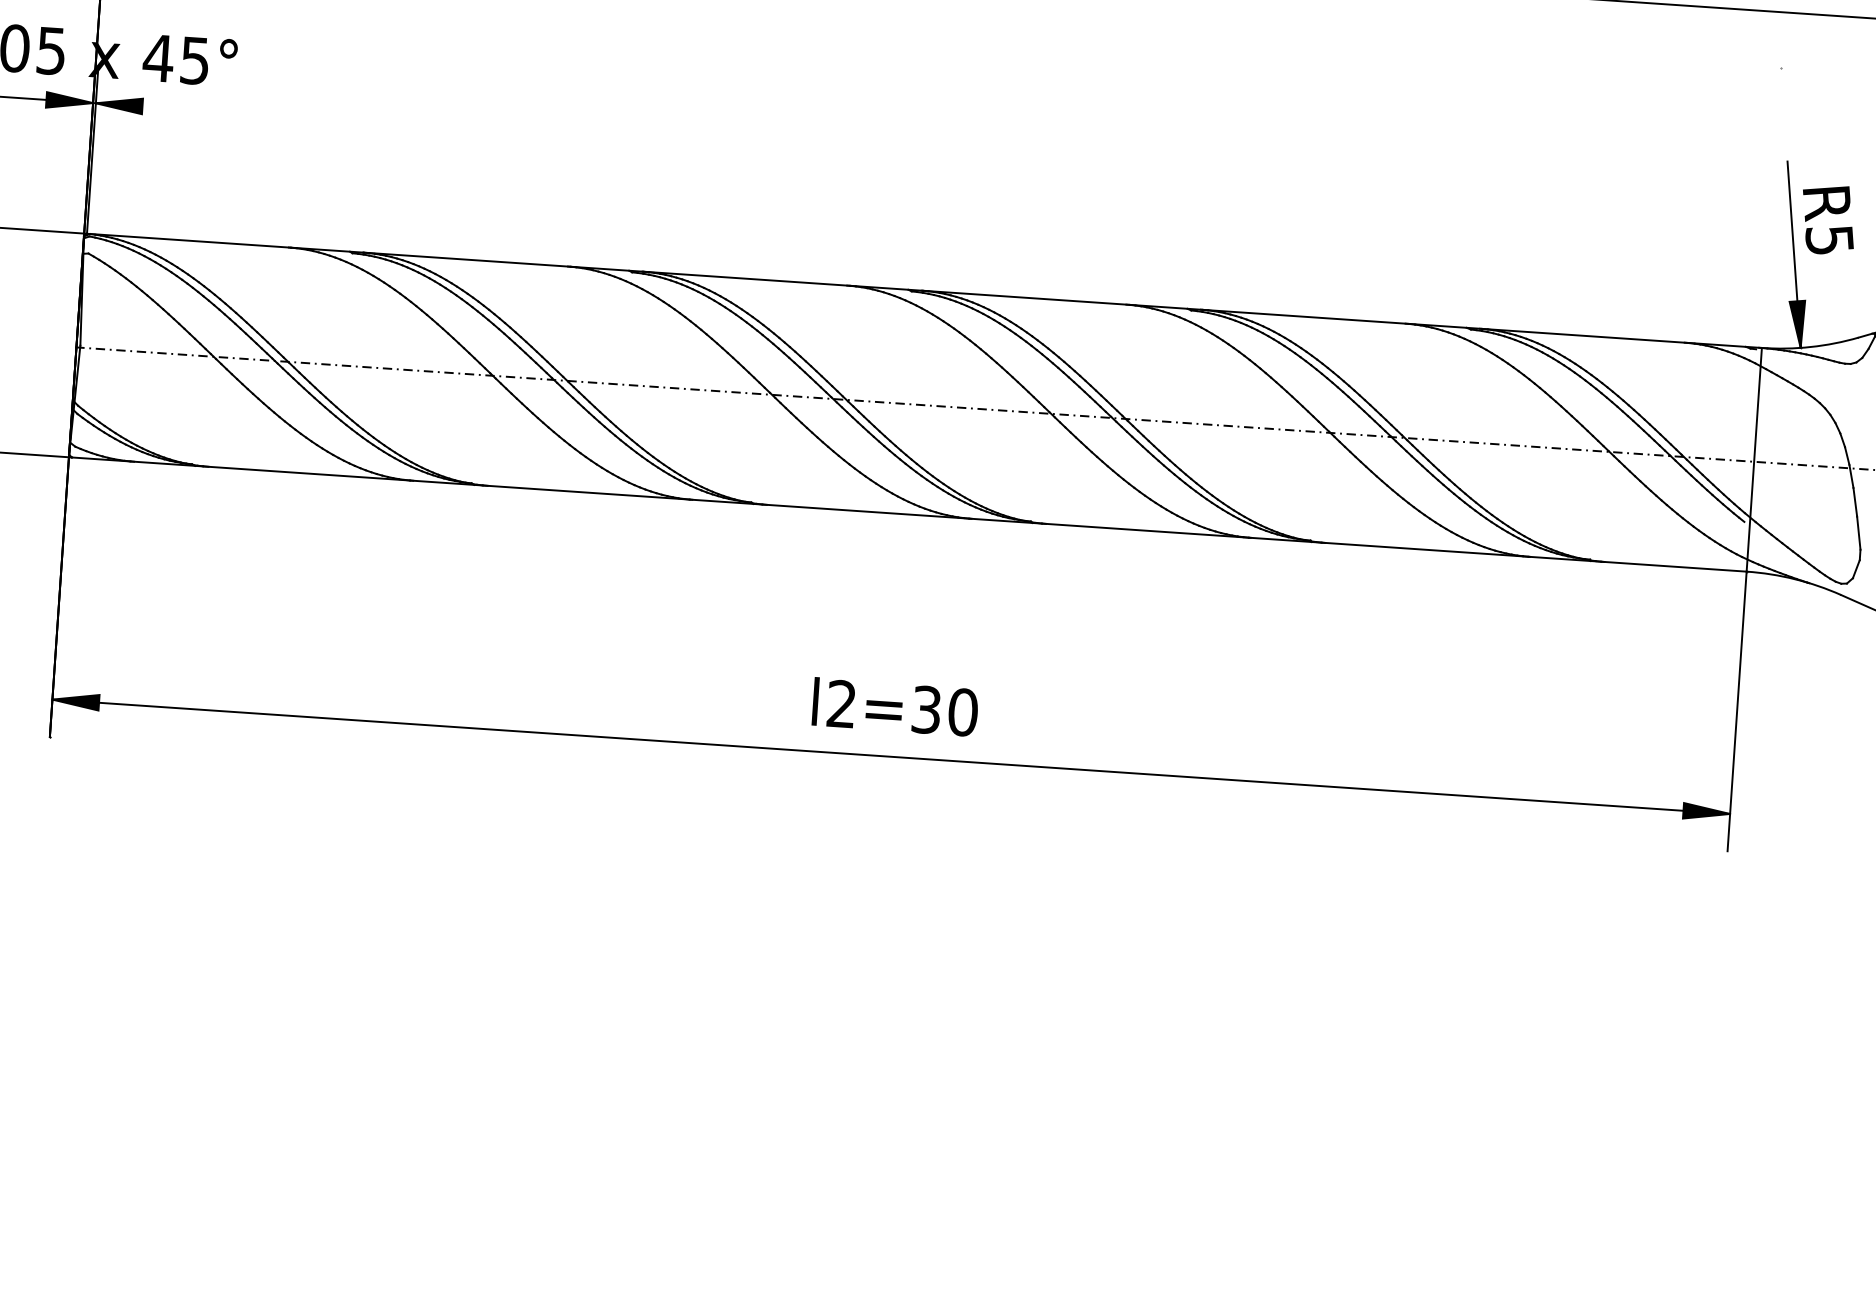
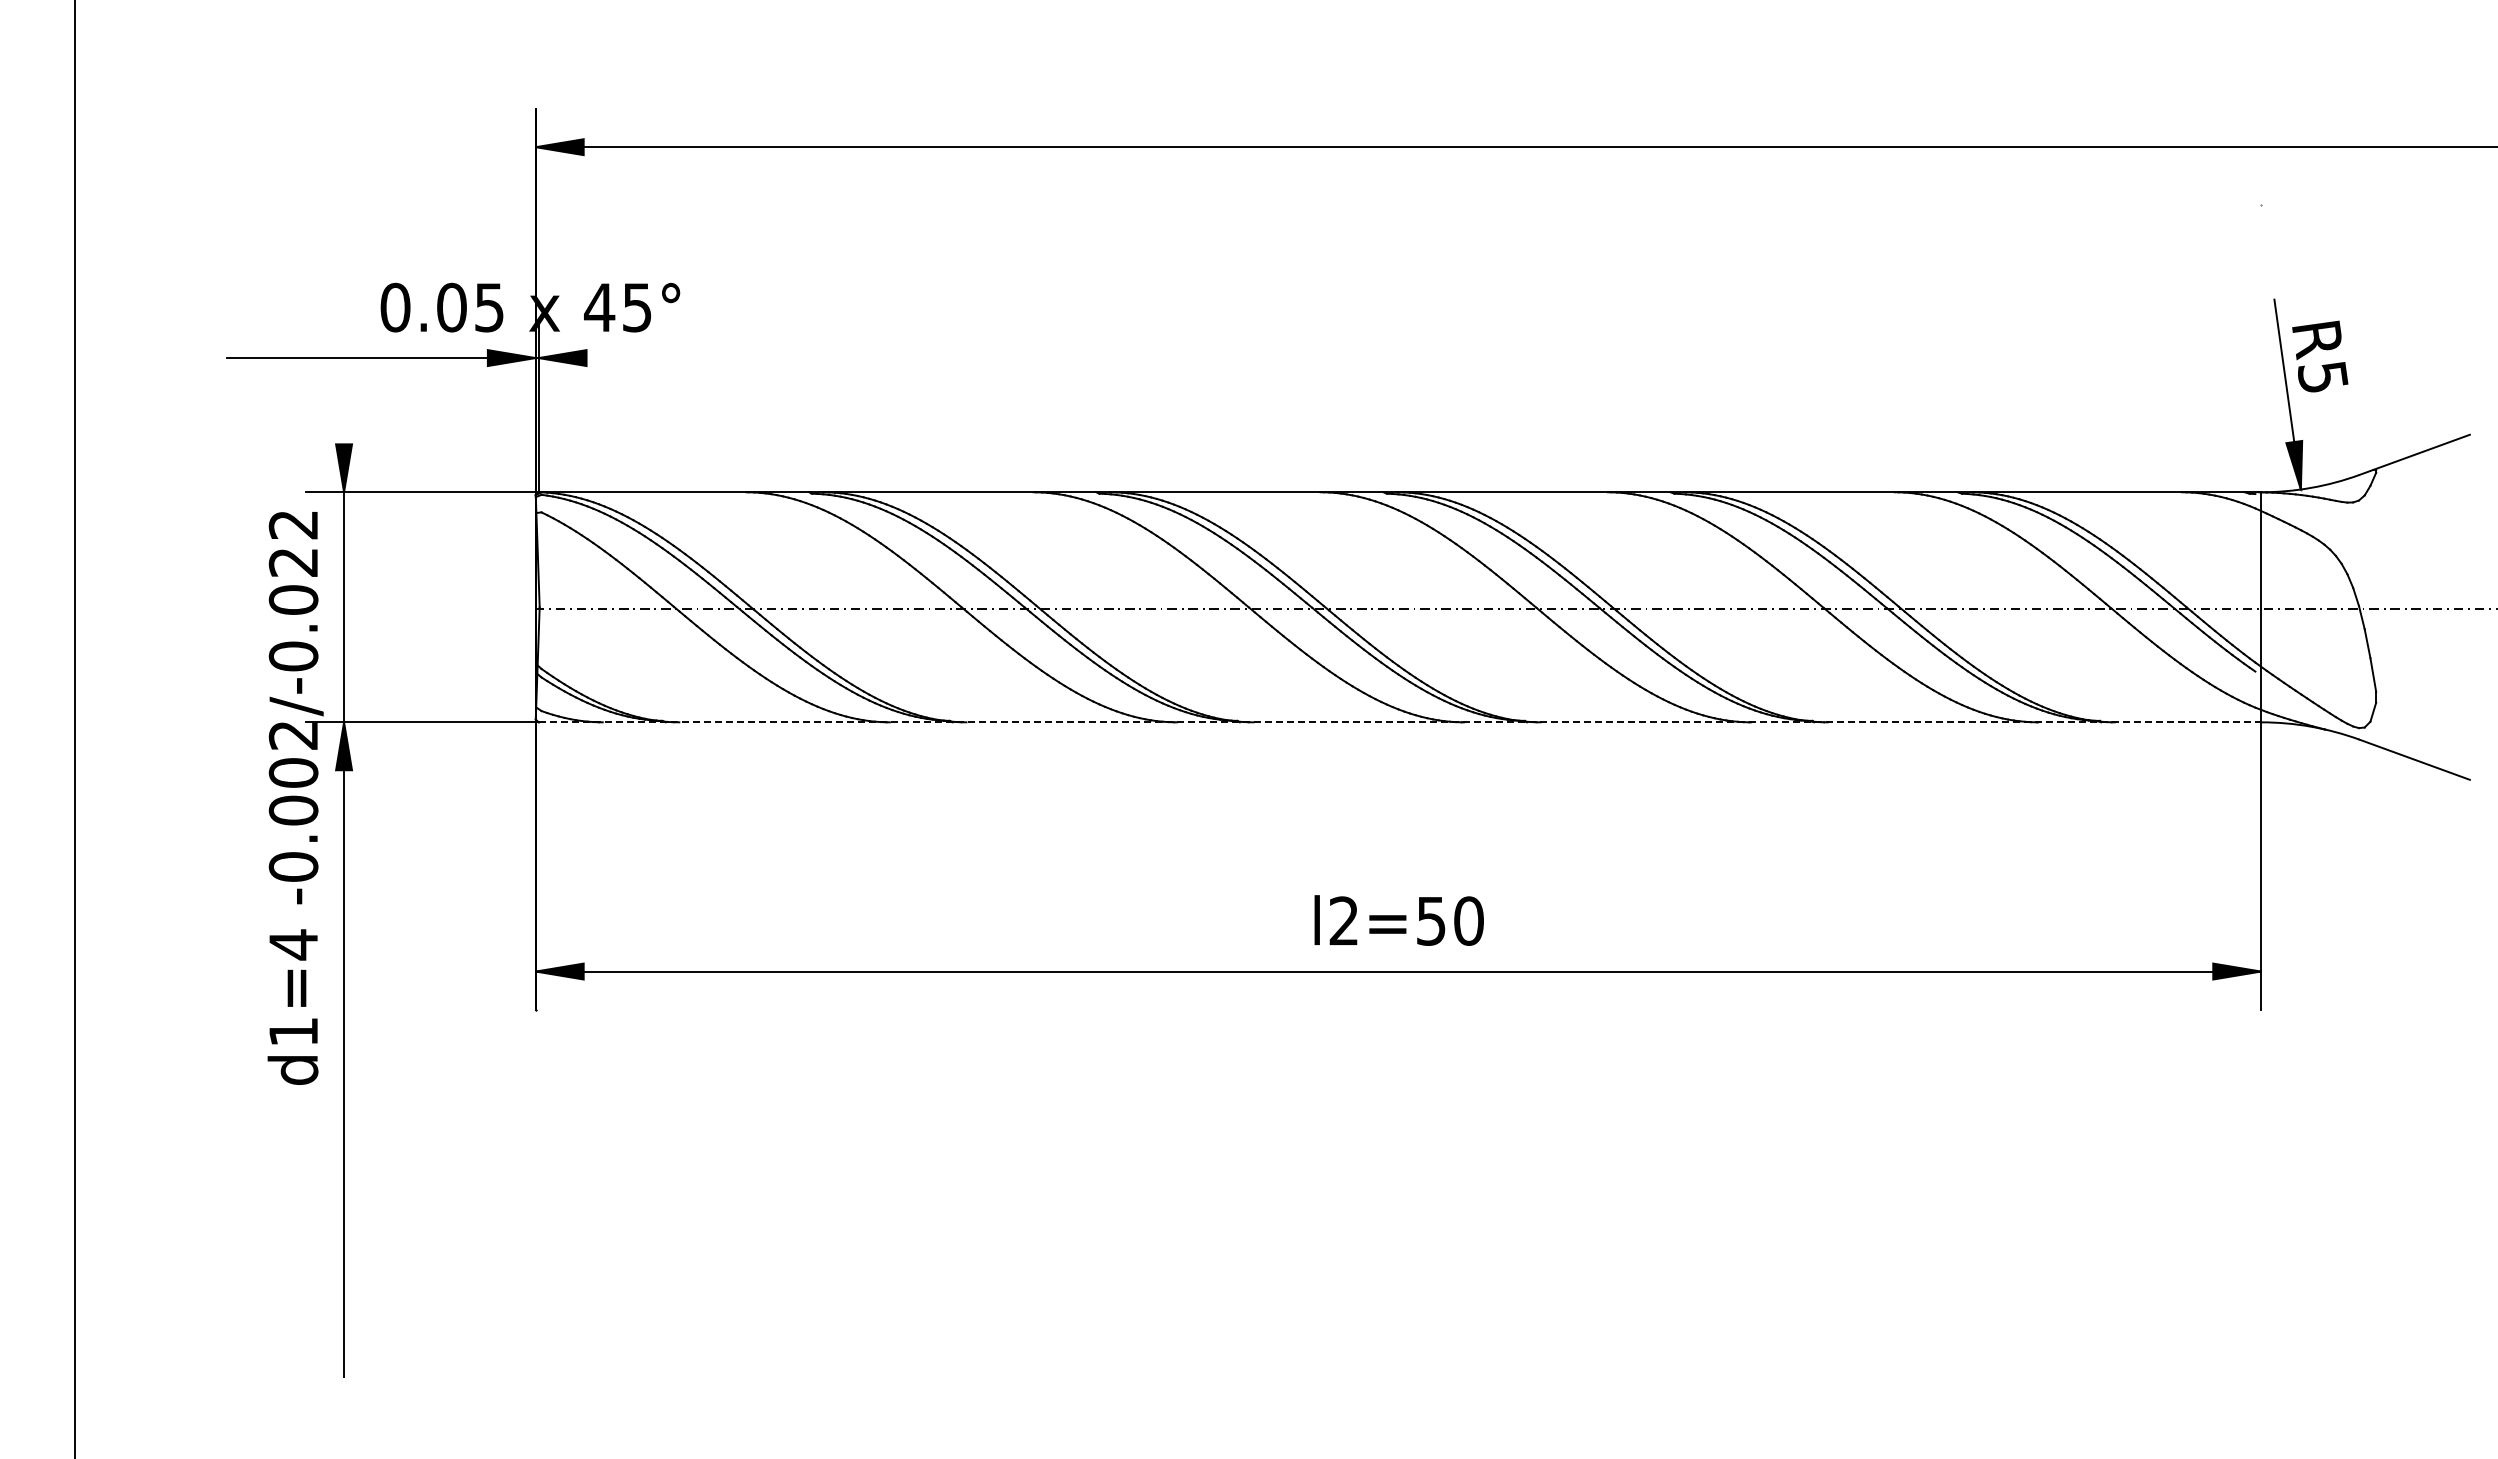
line: (909, 514) -> (1400, 722), solid -> dashed
text: (926, 709) -> (1431, 920), l2=30 -> l2=50

